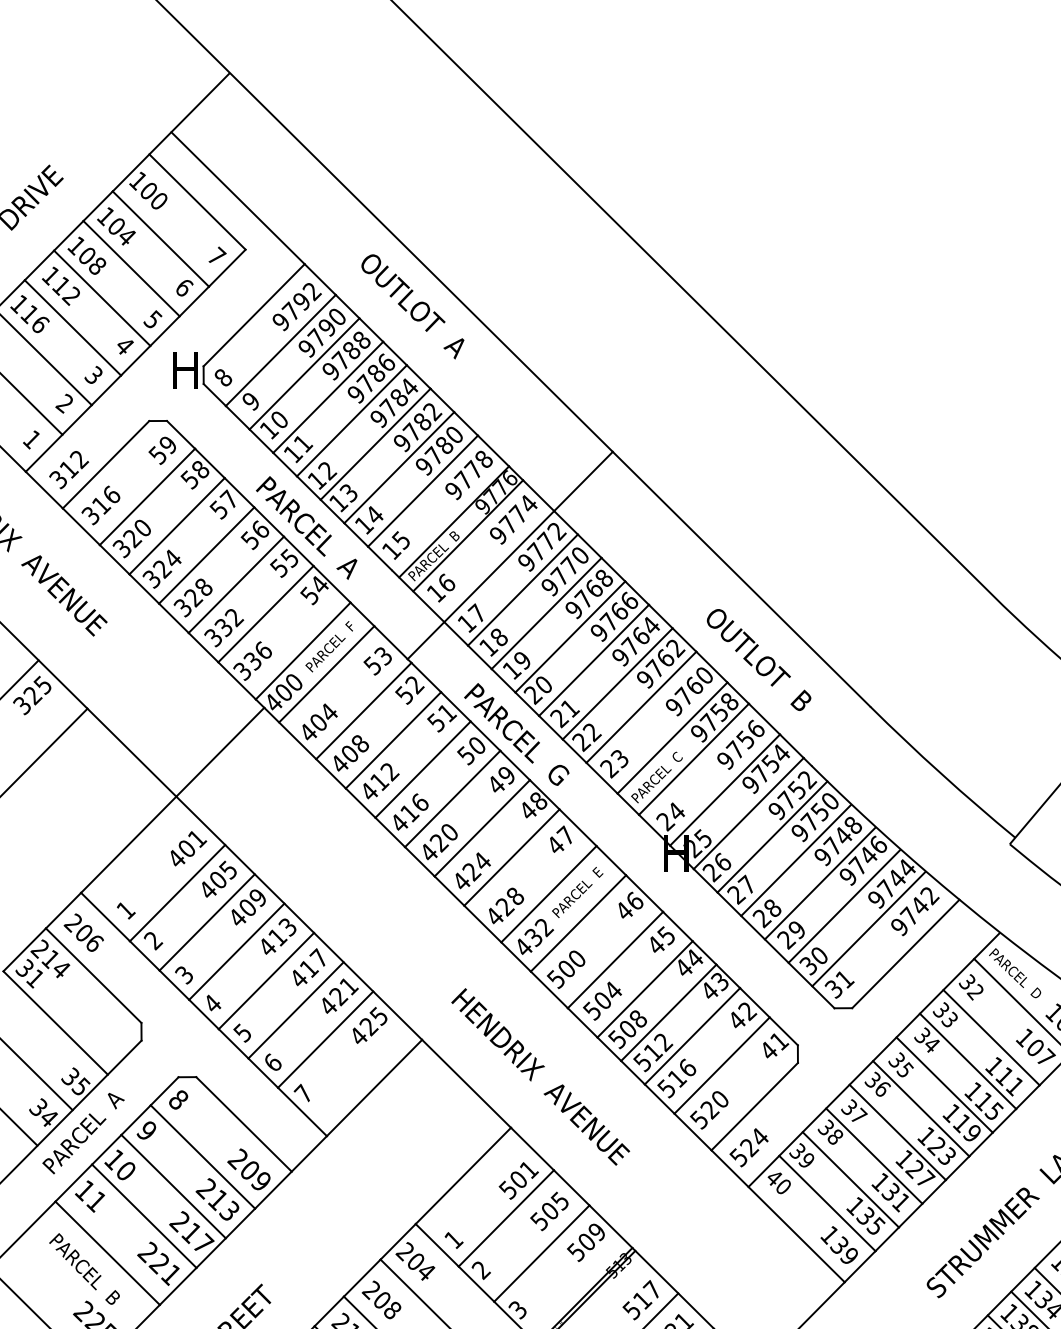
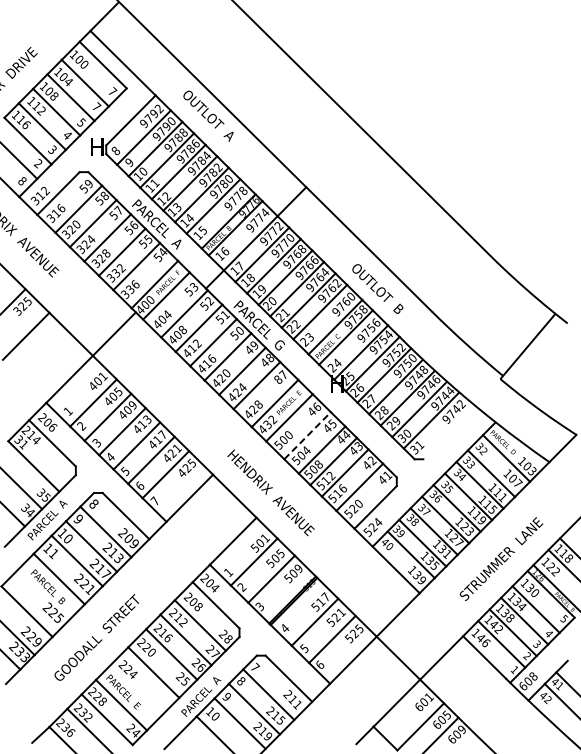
text: (185, 286) -> (97, 106), 6 -> 7
text: (32, 438) -> (22, 180), 1 -> 8
text: (555, 845) -> (278, 379), 47 -> 87
line: (905, 953) -> (449, 432), removed
line: (615, 959) -> (307, 435), solid -> dashed

